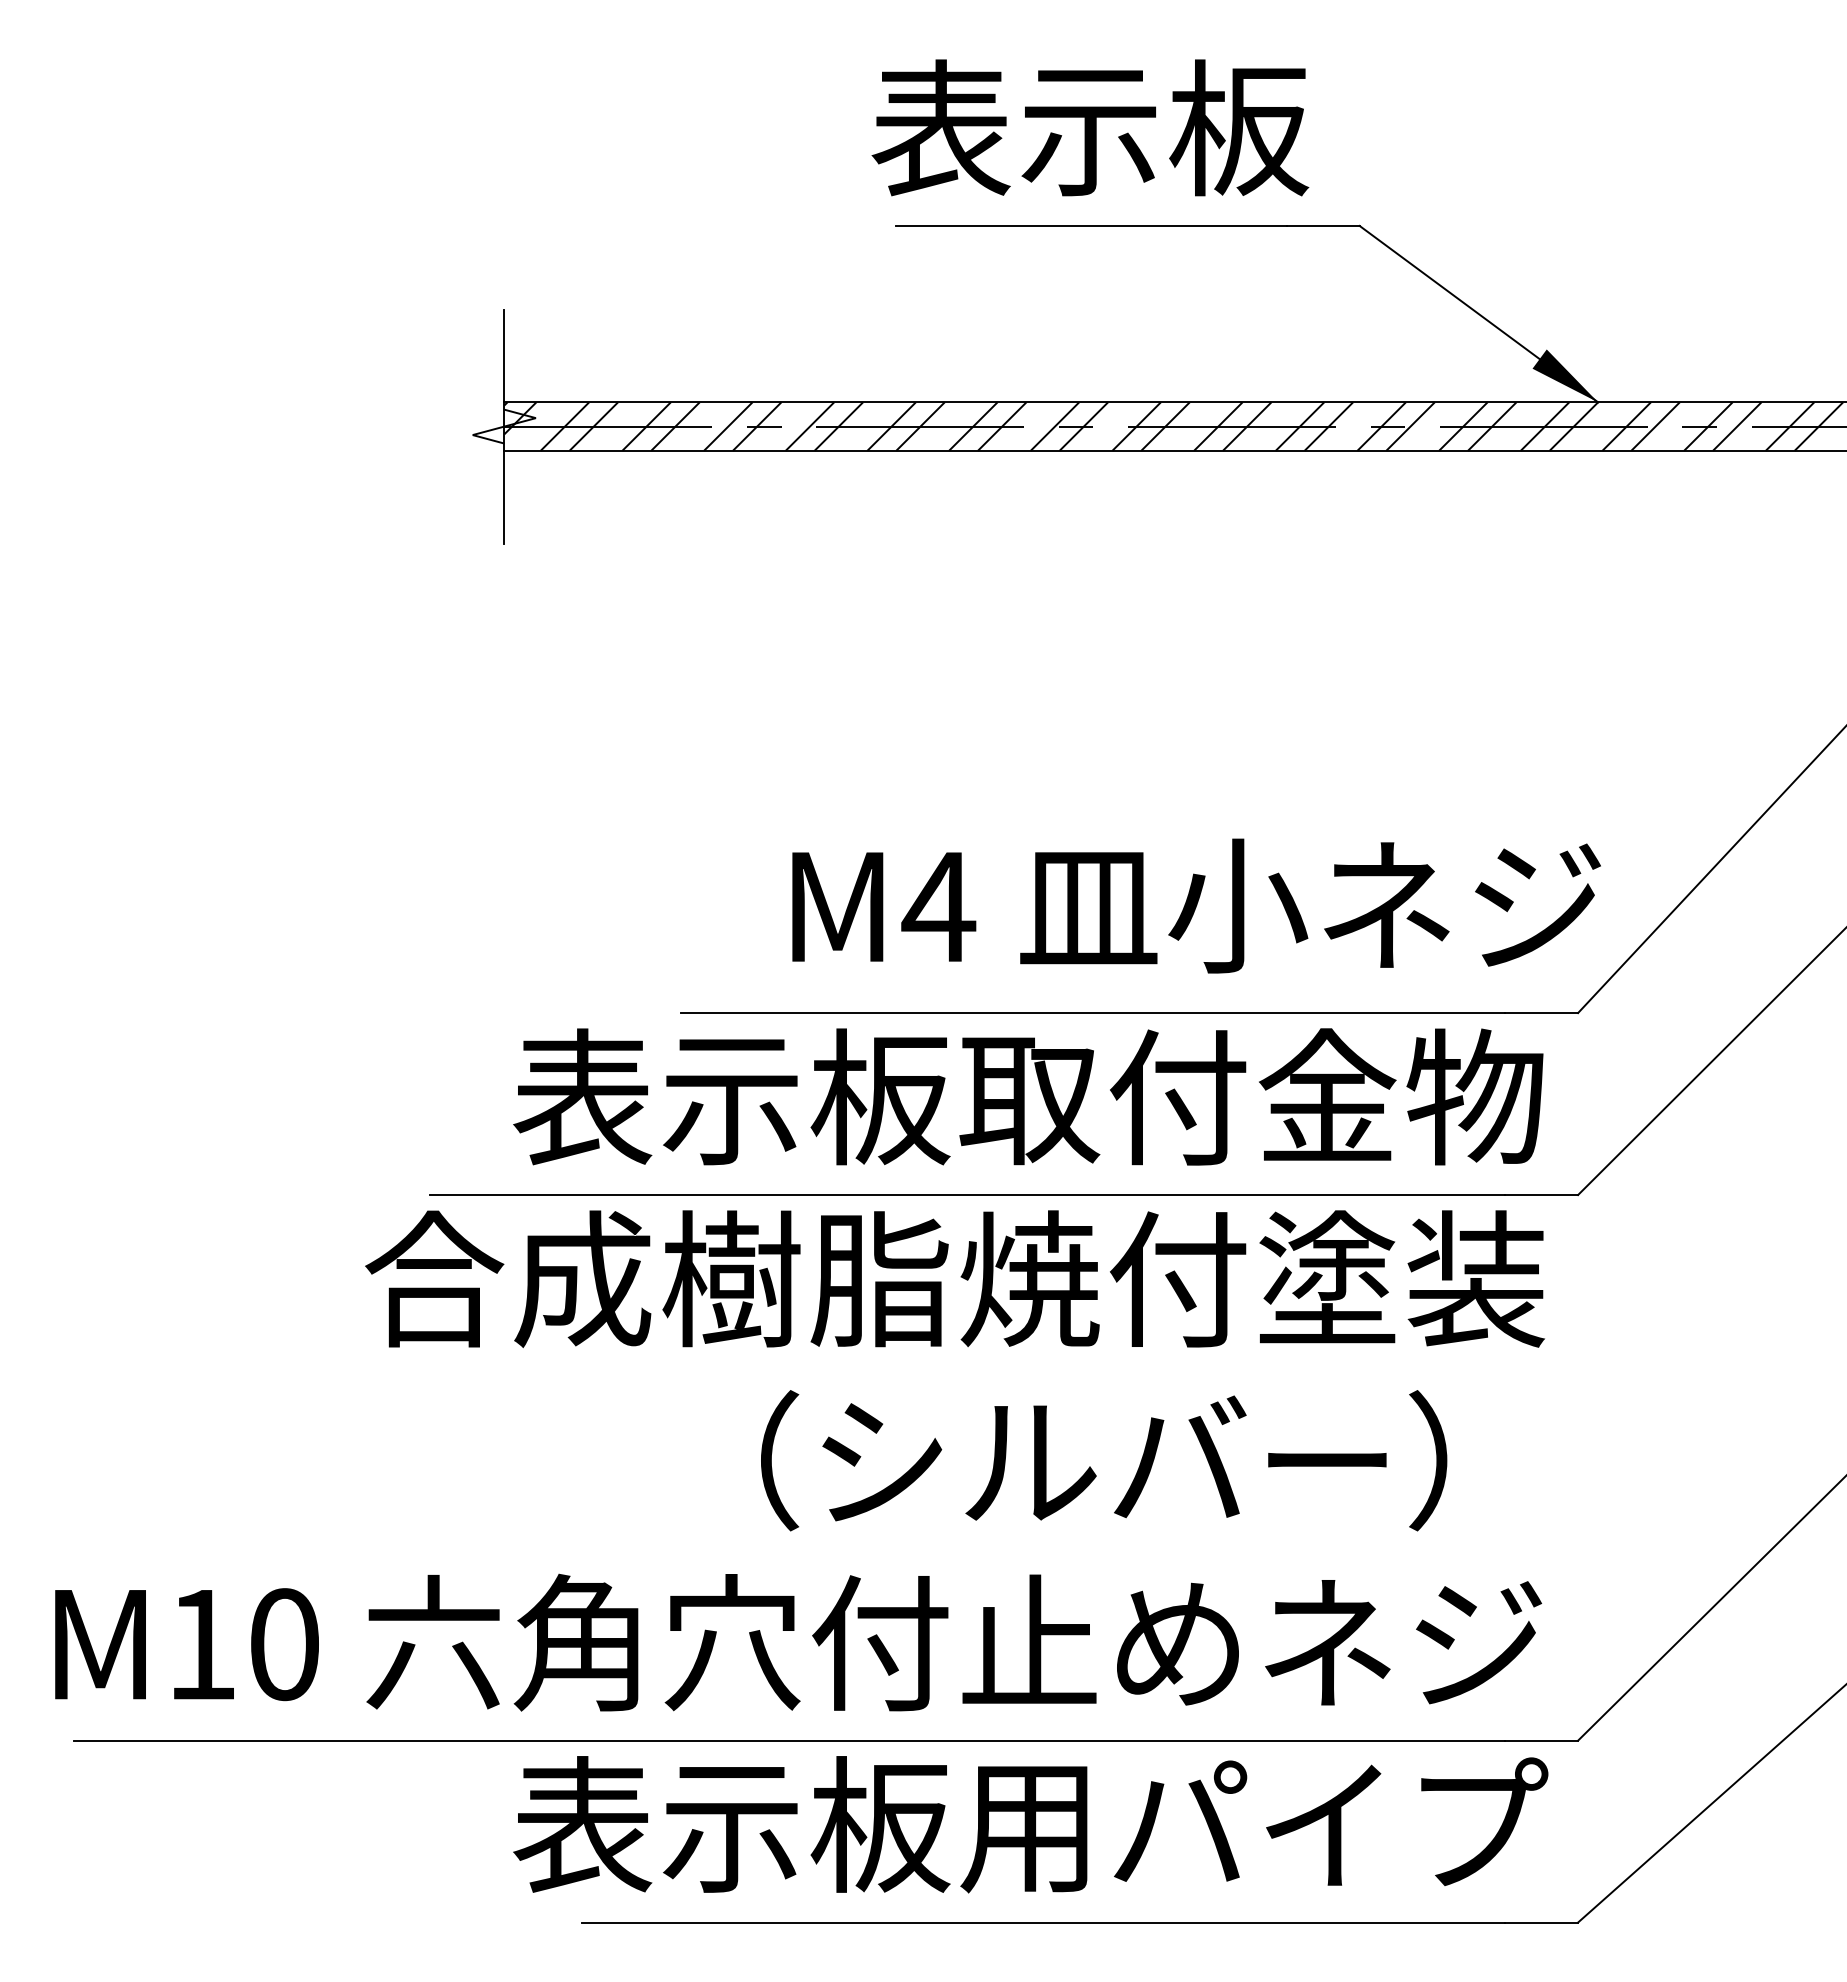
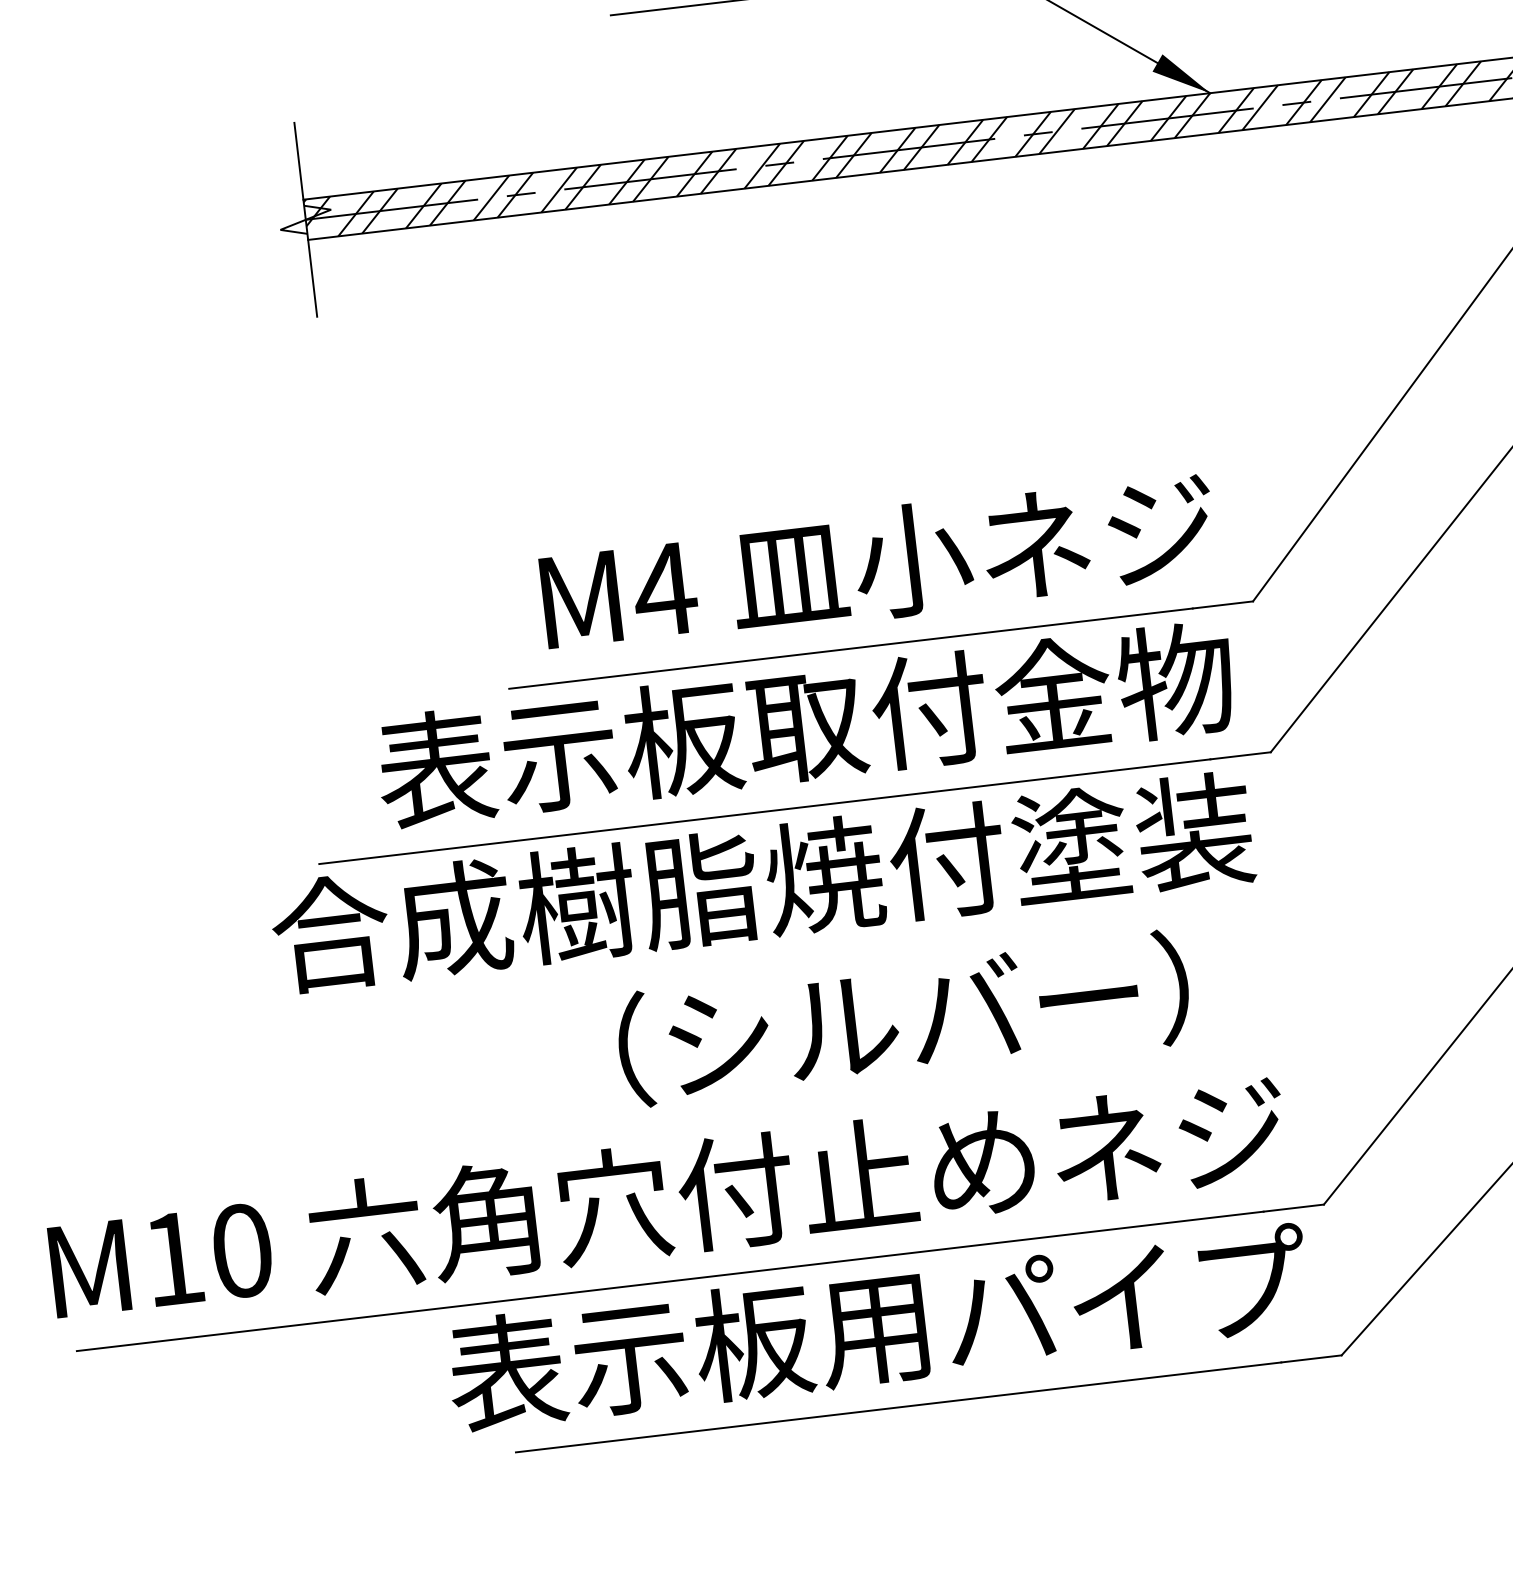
text: (1196, 905) -> (878, 563), moved

